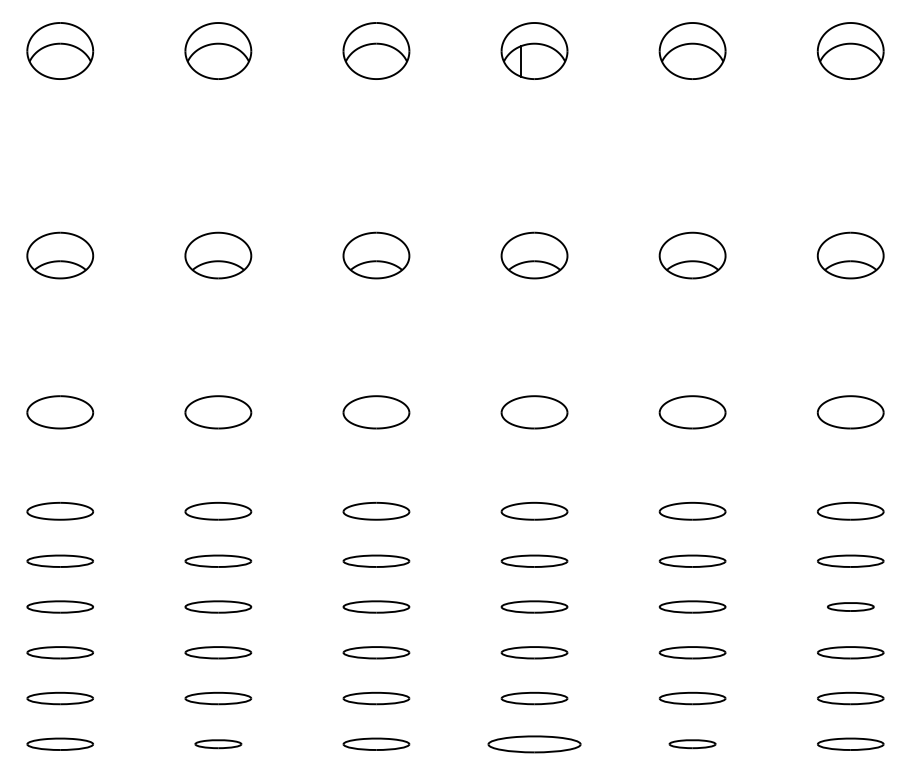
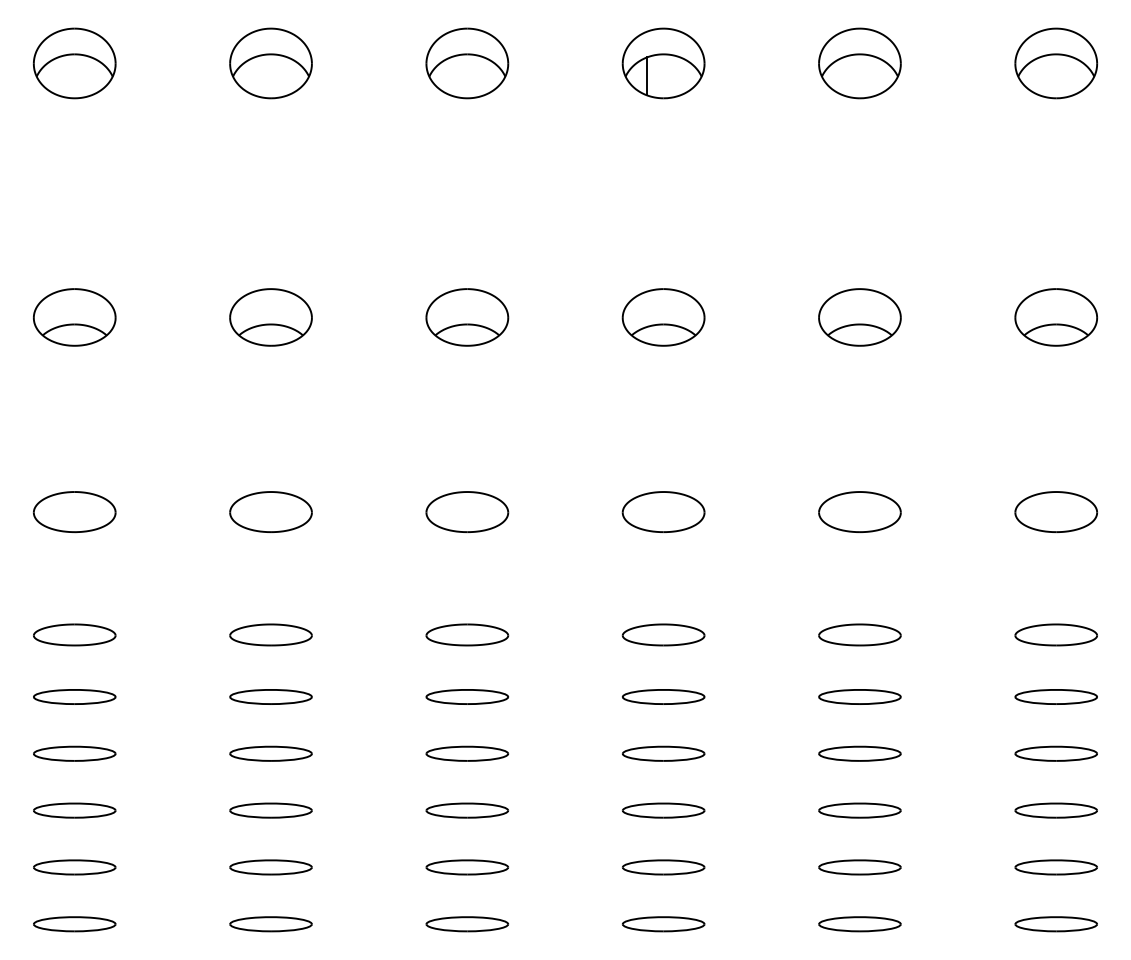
part: (850, 606) -> (1055, 753), size x1.43
part: (218, 743) -> (271, 923), size x1.43
part: (534, 743) -> (663, 923), size x0.71
part: (692, 743) -> (859, 923), size x1.43

